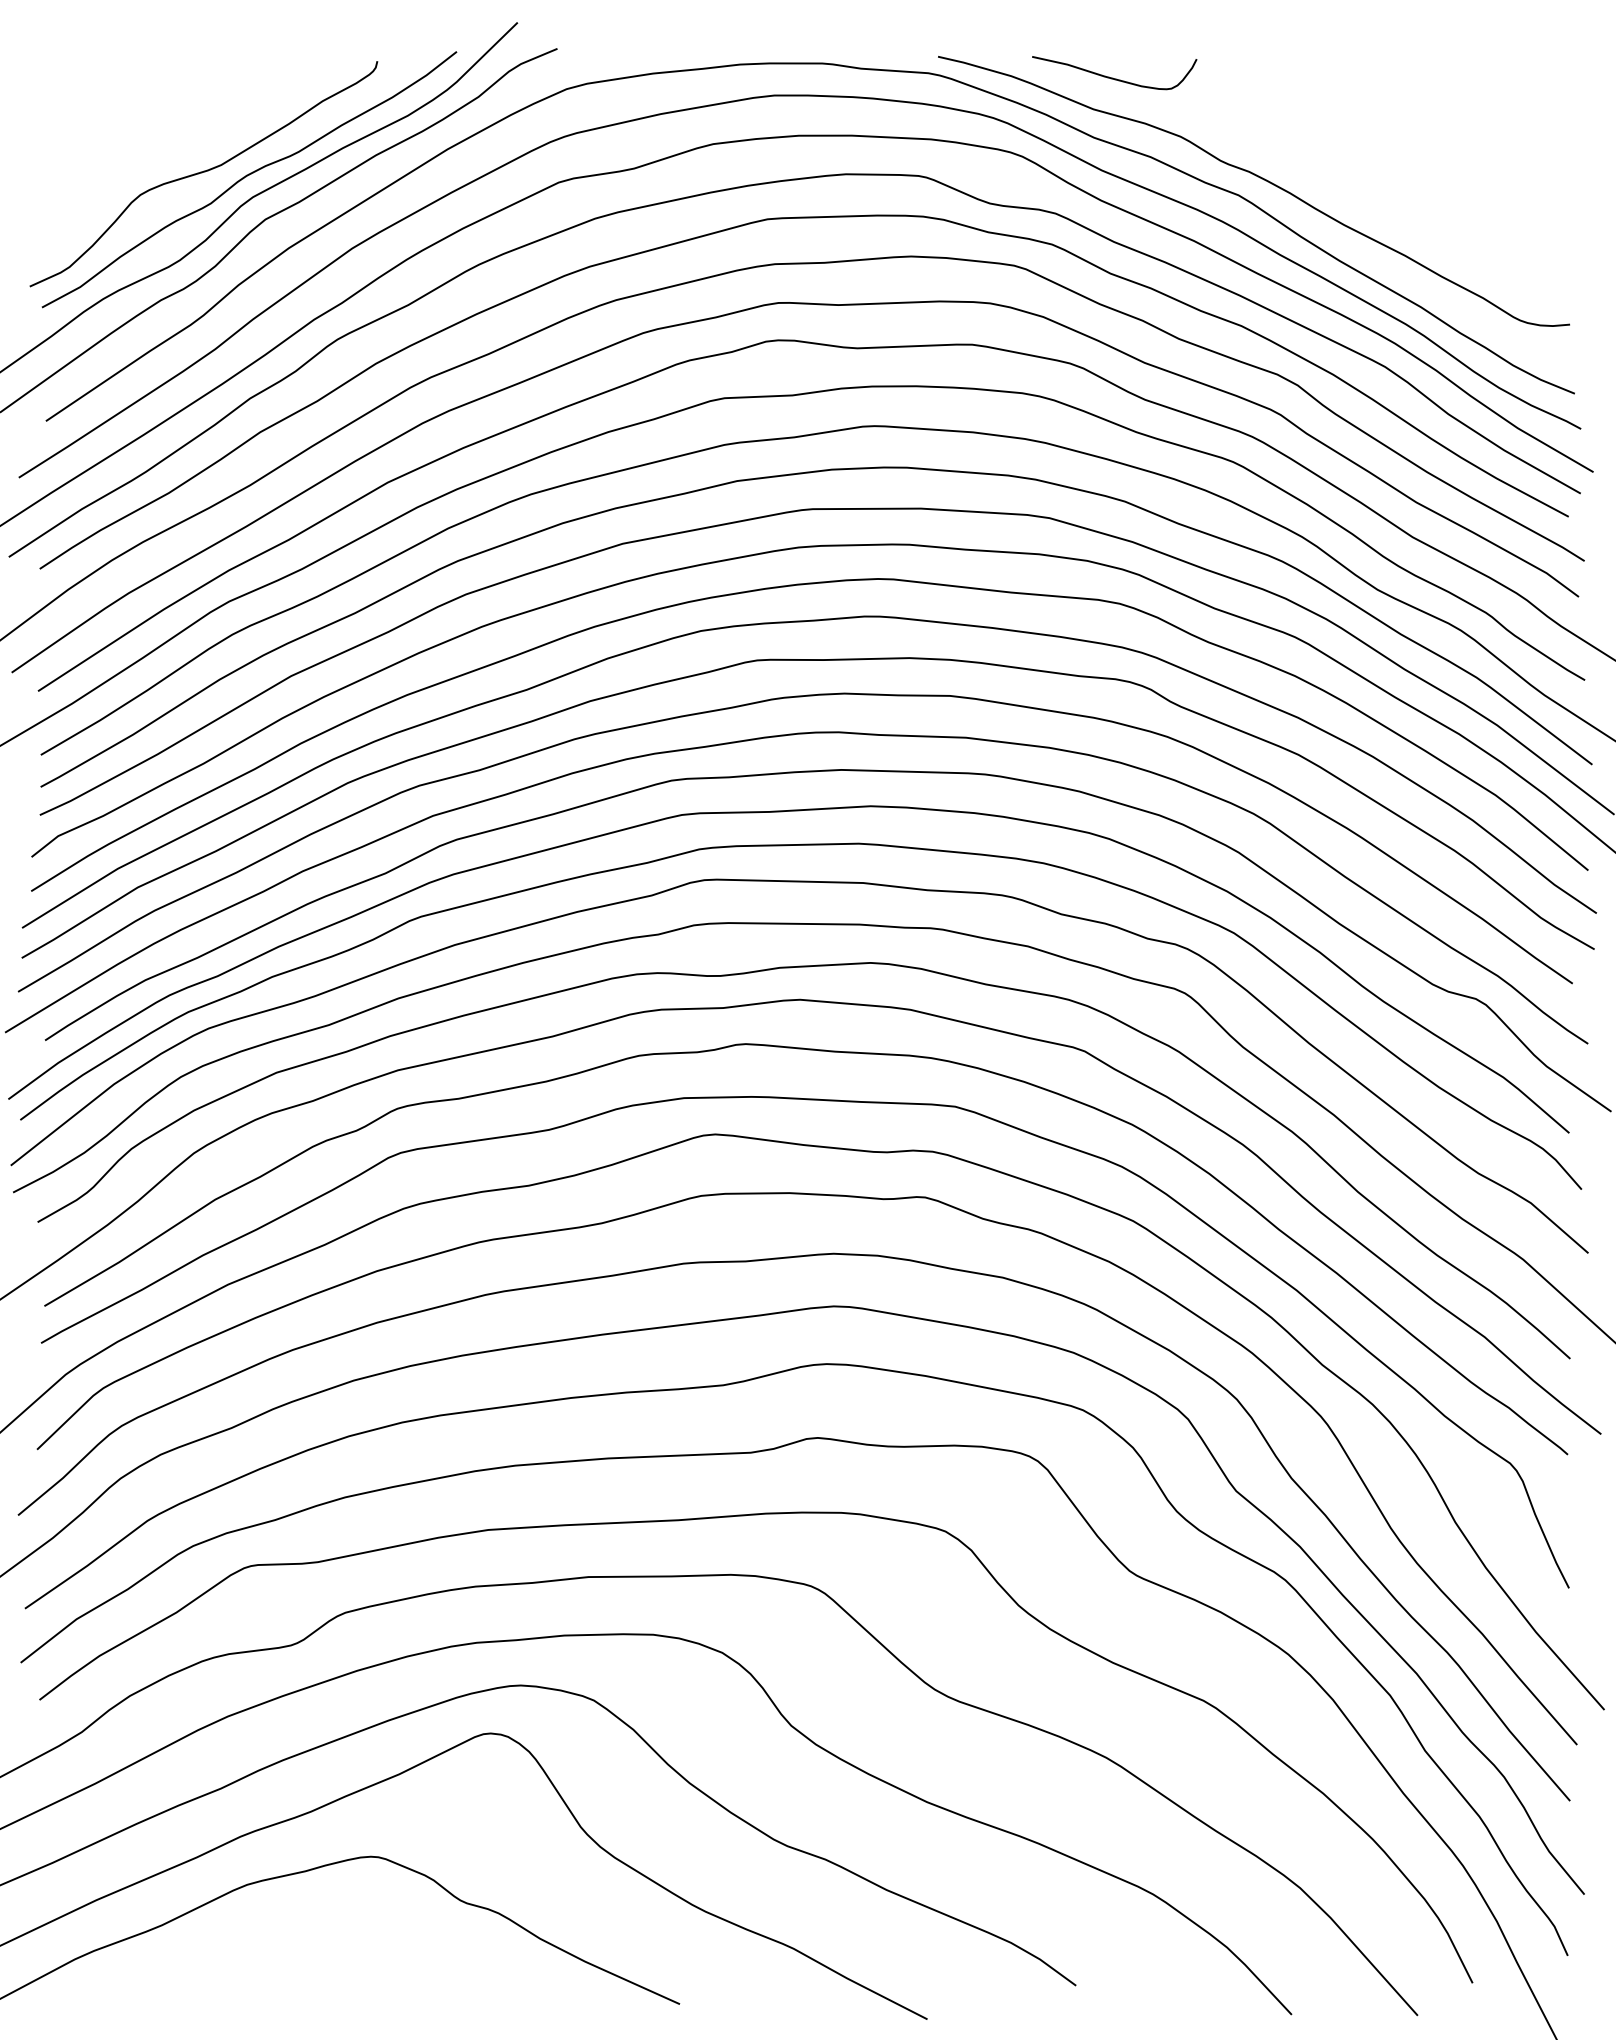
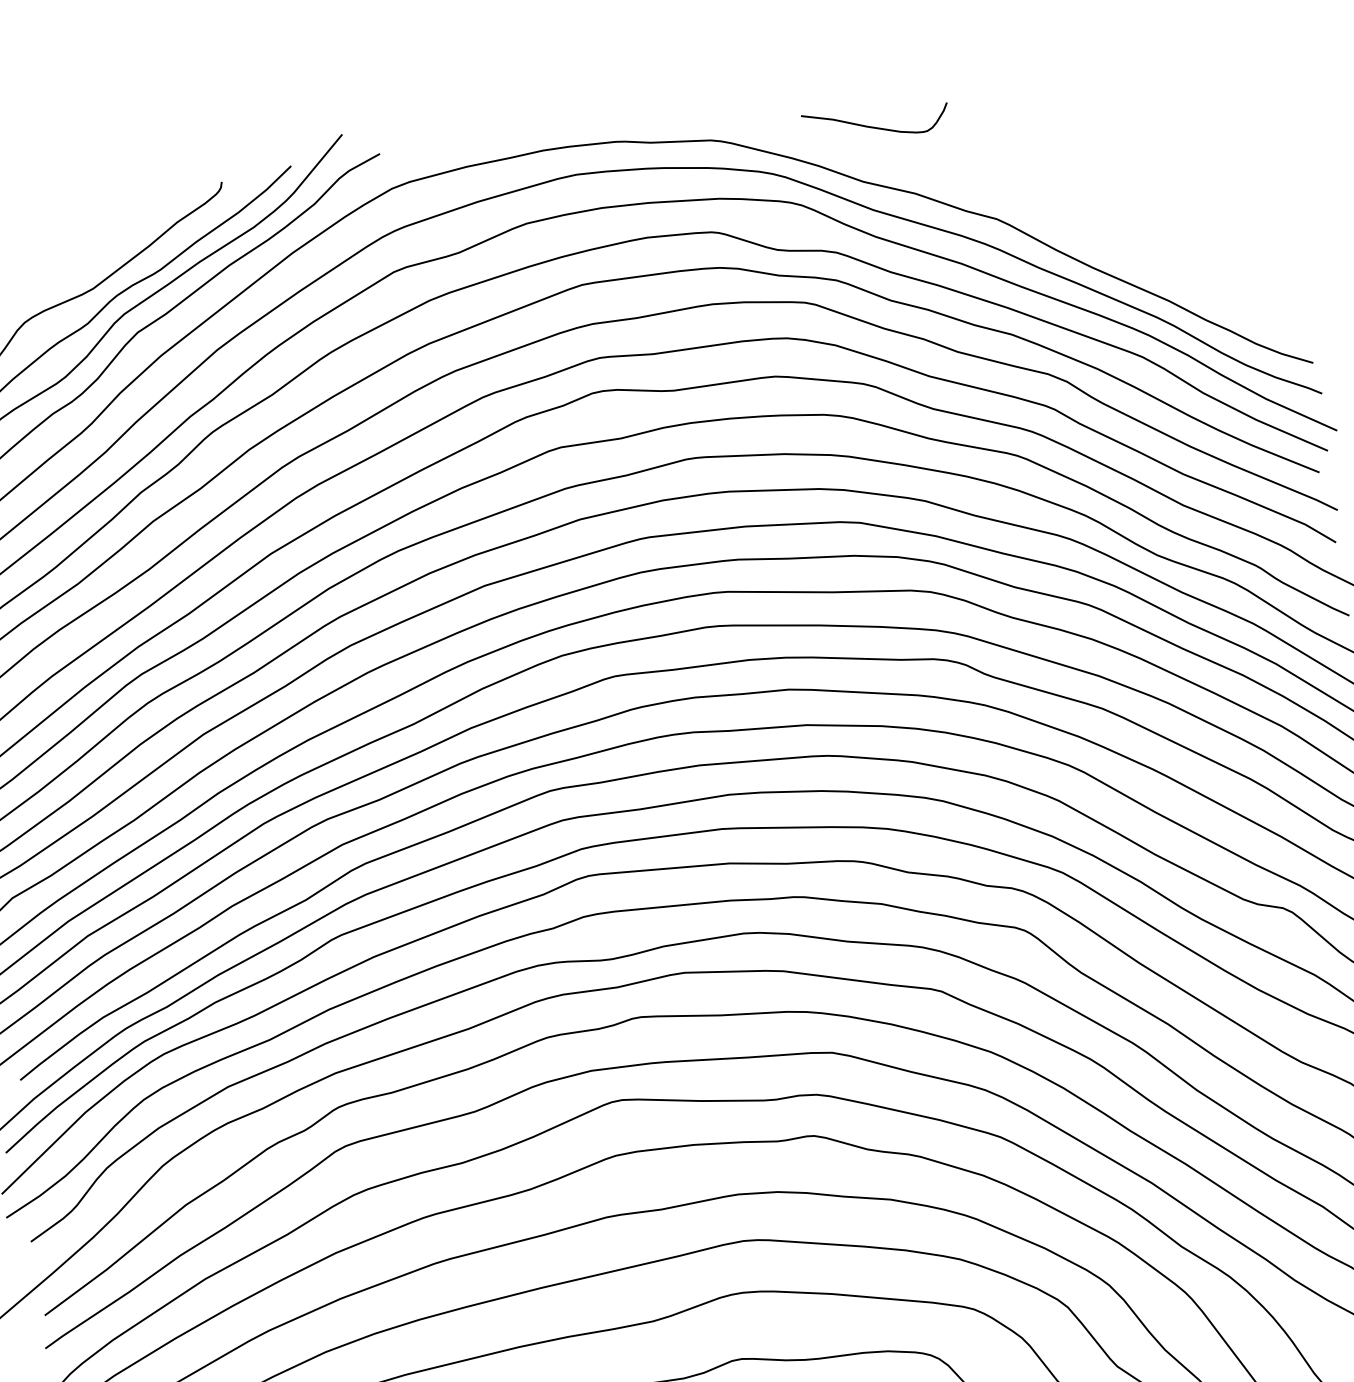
curve: (1259, 178) -> (1013, 202), removed

